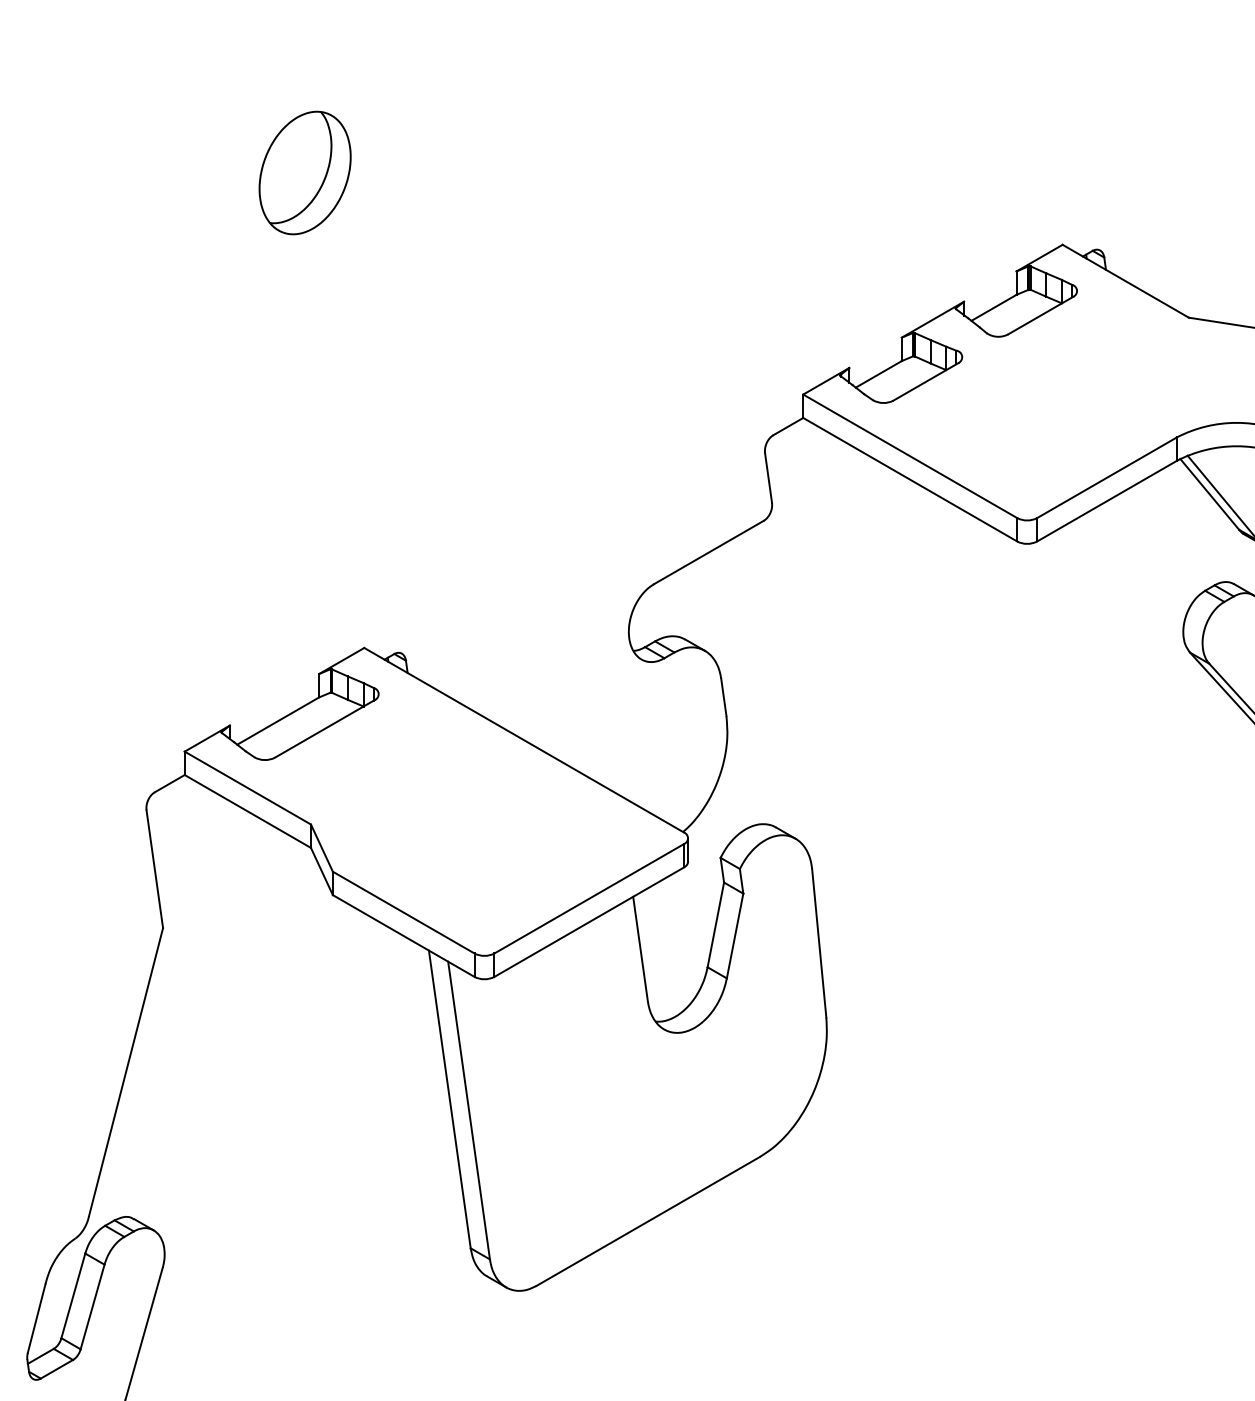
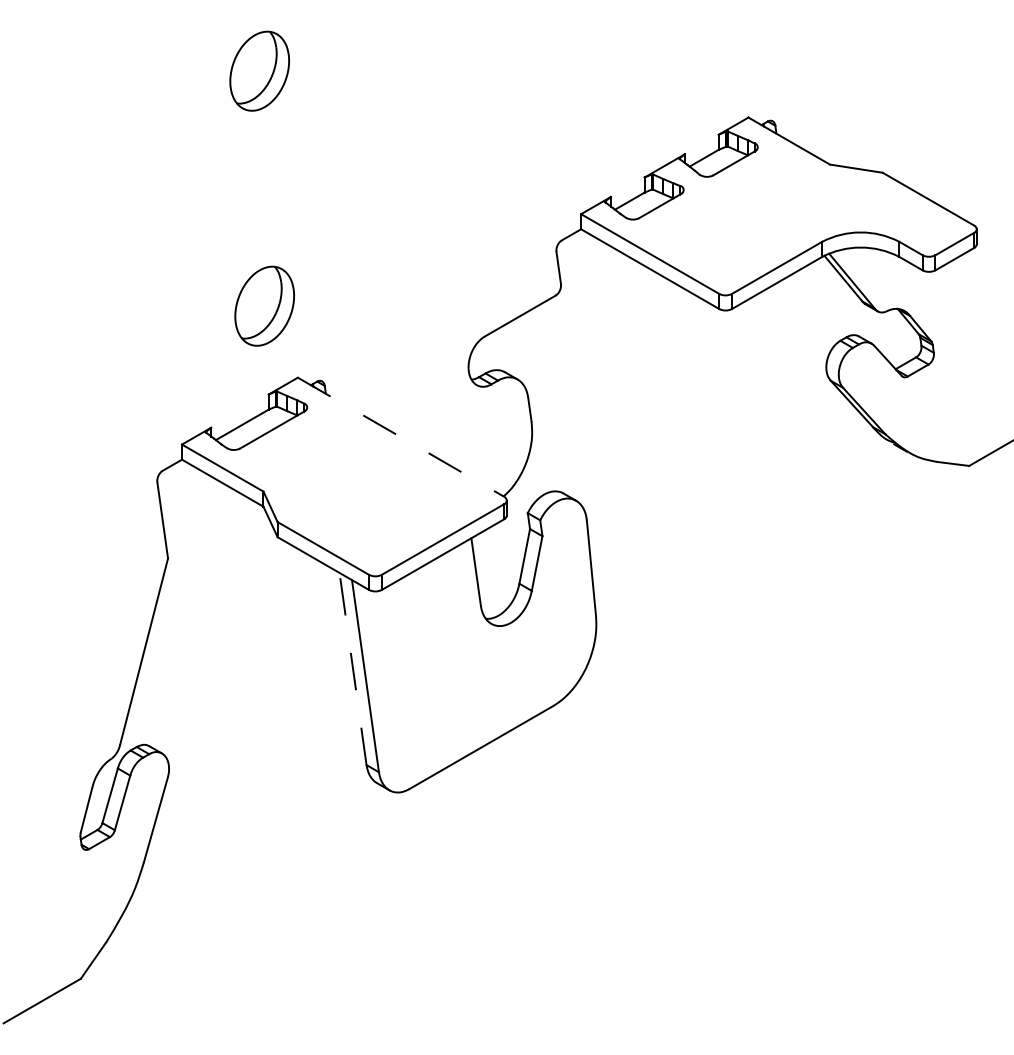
part: (312, 536) -> (264, 305), added
line: (524, 740) -> (401, 437), solid -> dashed
line: (450, 1098) -> (353, 668), solid -> dashed

